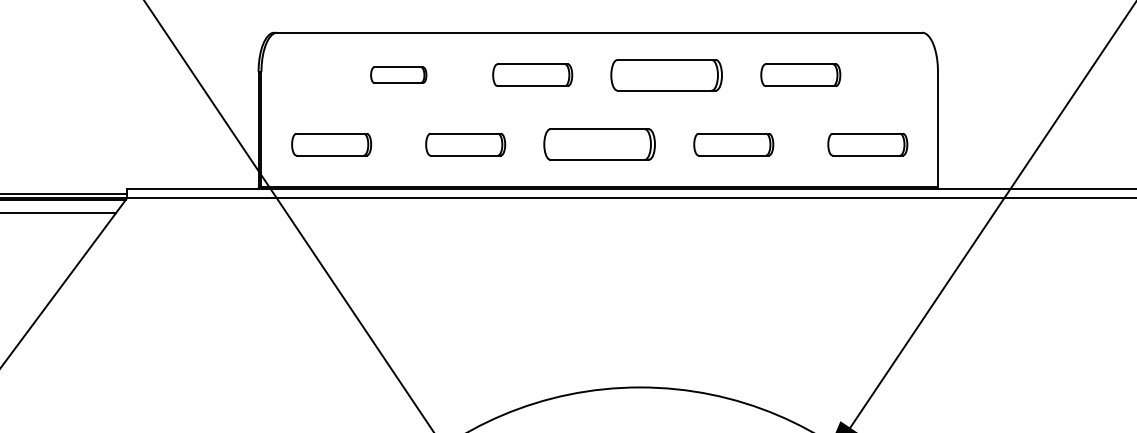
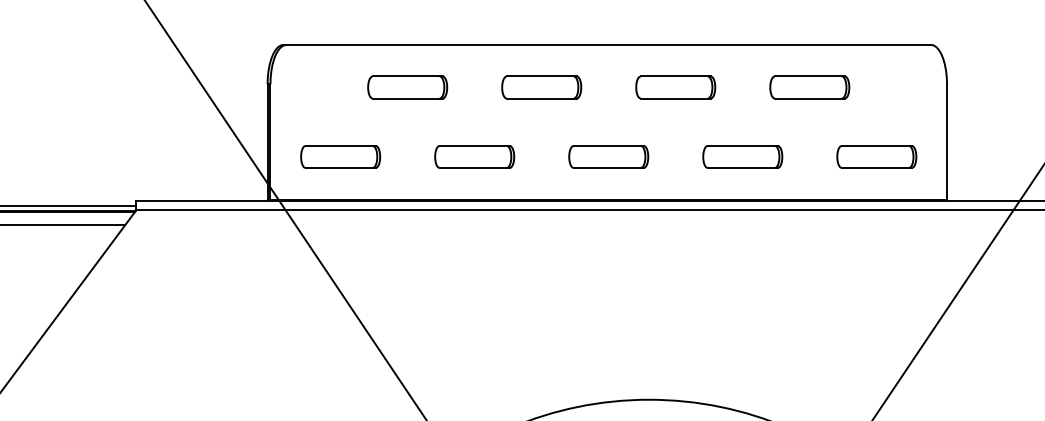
part: (398, 74) -> (407, 86), size x1.43
part: (666, 74) -> (675, 86), size x0.71
part: (599, 144) -> (608, 156), size x0.71

